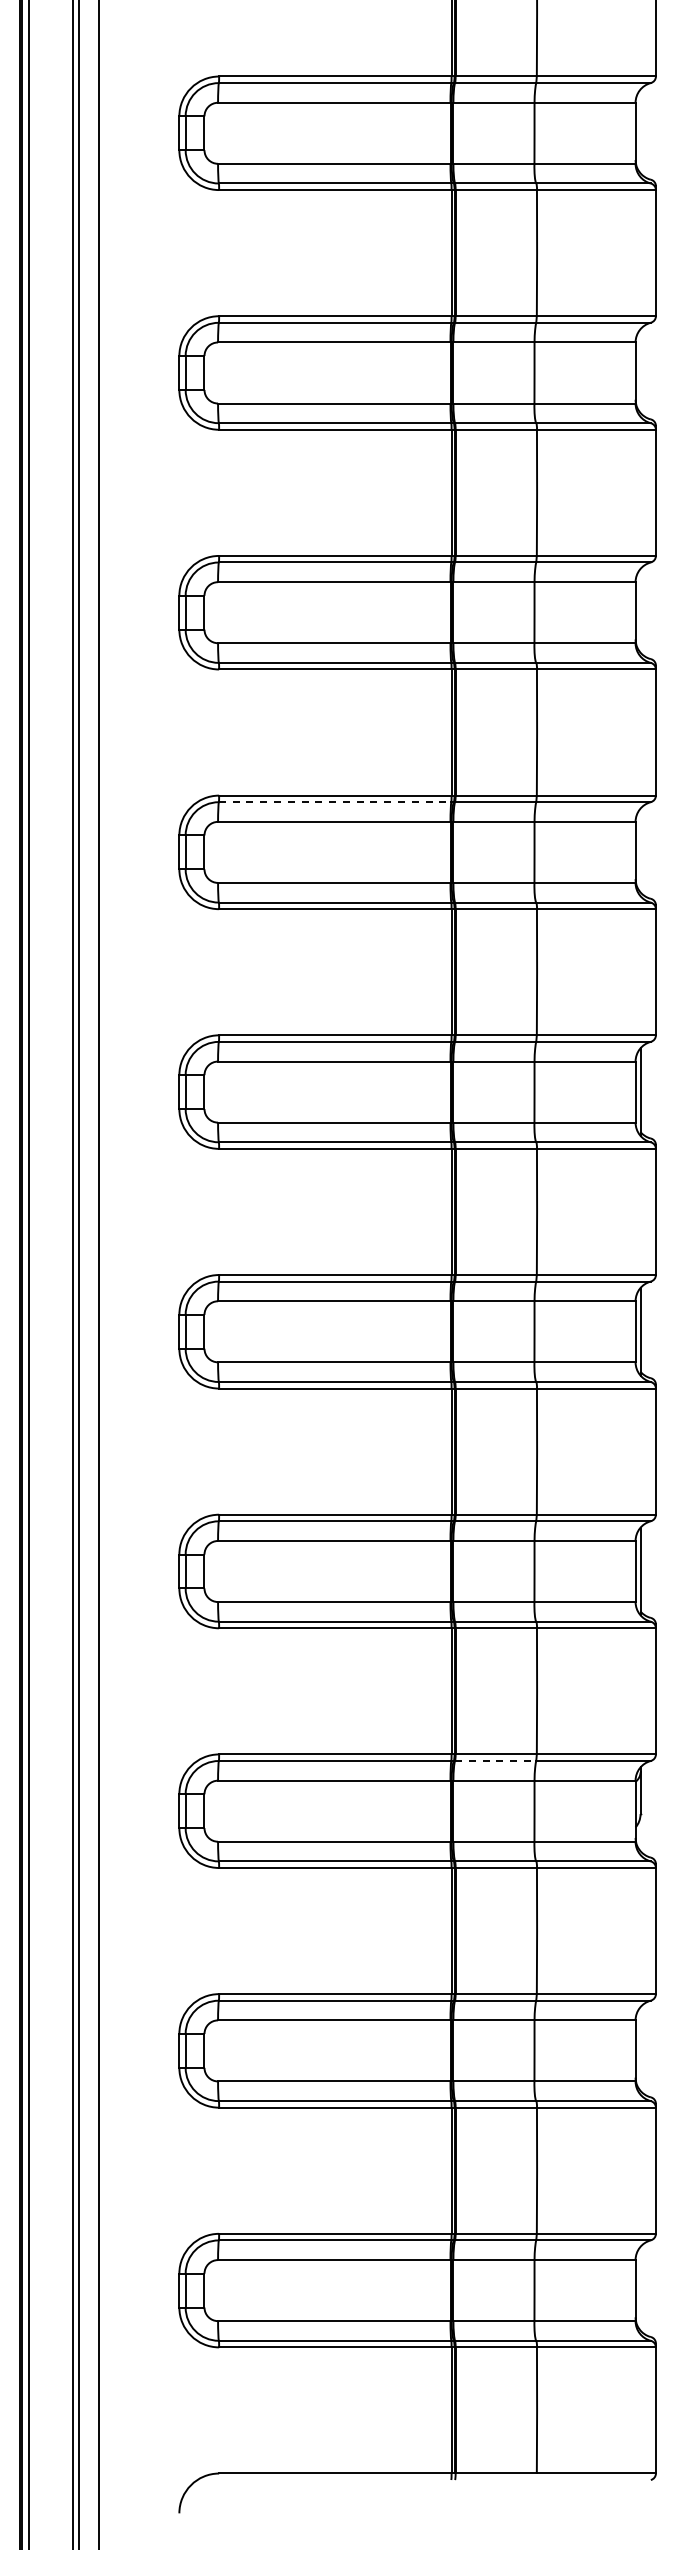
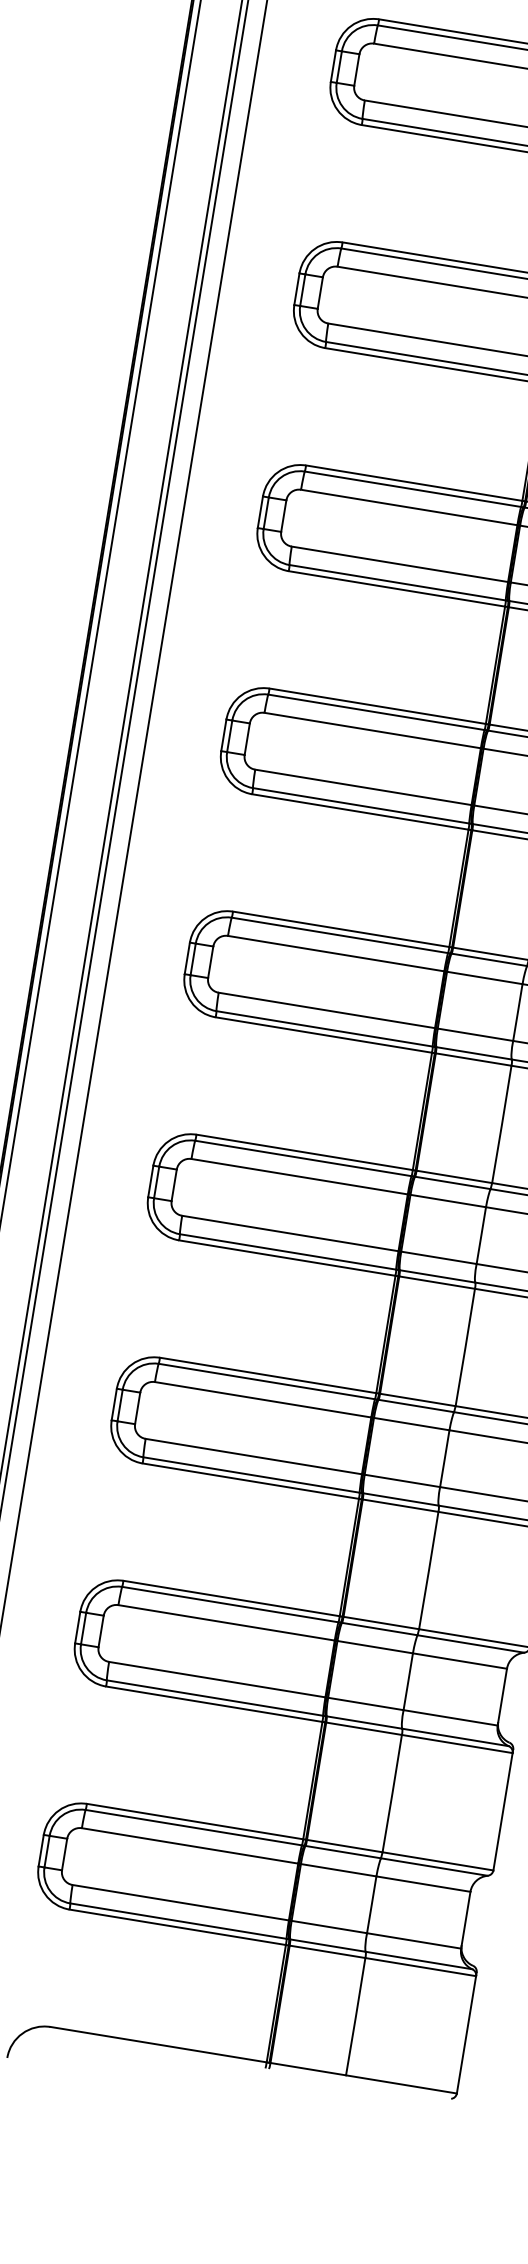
line: (335, 802) -> (413, 489), dashed -> solid
line: (495, 1760) -> (416, 1405), dashed -> solid

